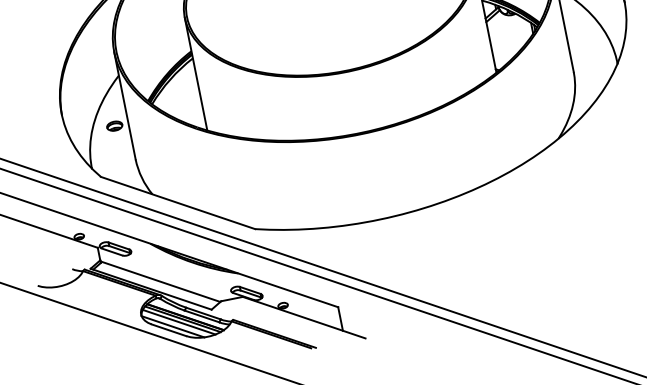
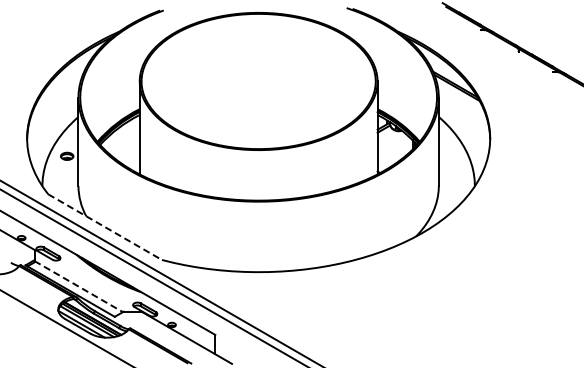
line: (178, 203) -> (105, 227), solid -> dashed
line: (161, 281) -> (79, 286), solid -> dashed

